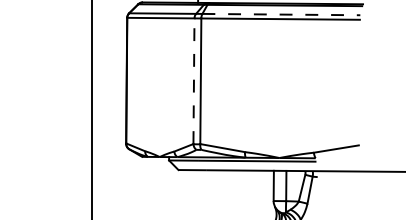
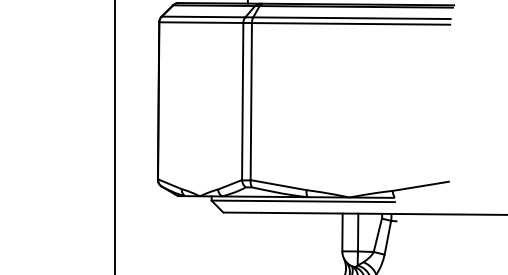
line: (280, 14) -> (351, 18), dashed -> solid
line: (193, 81) -> (242, 101), dashed -> solid

